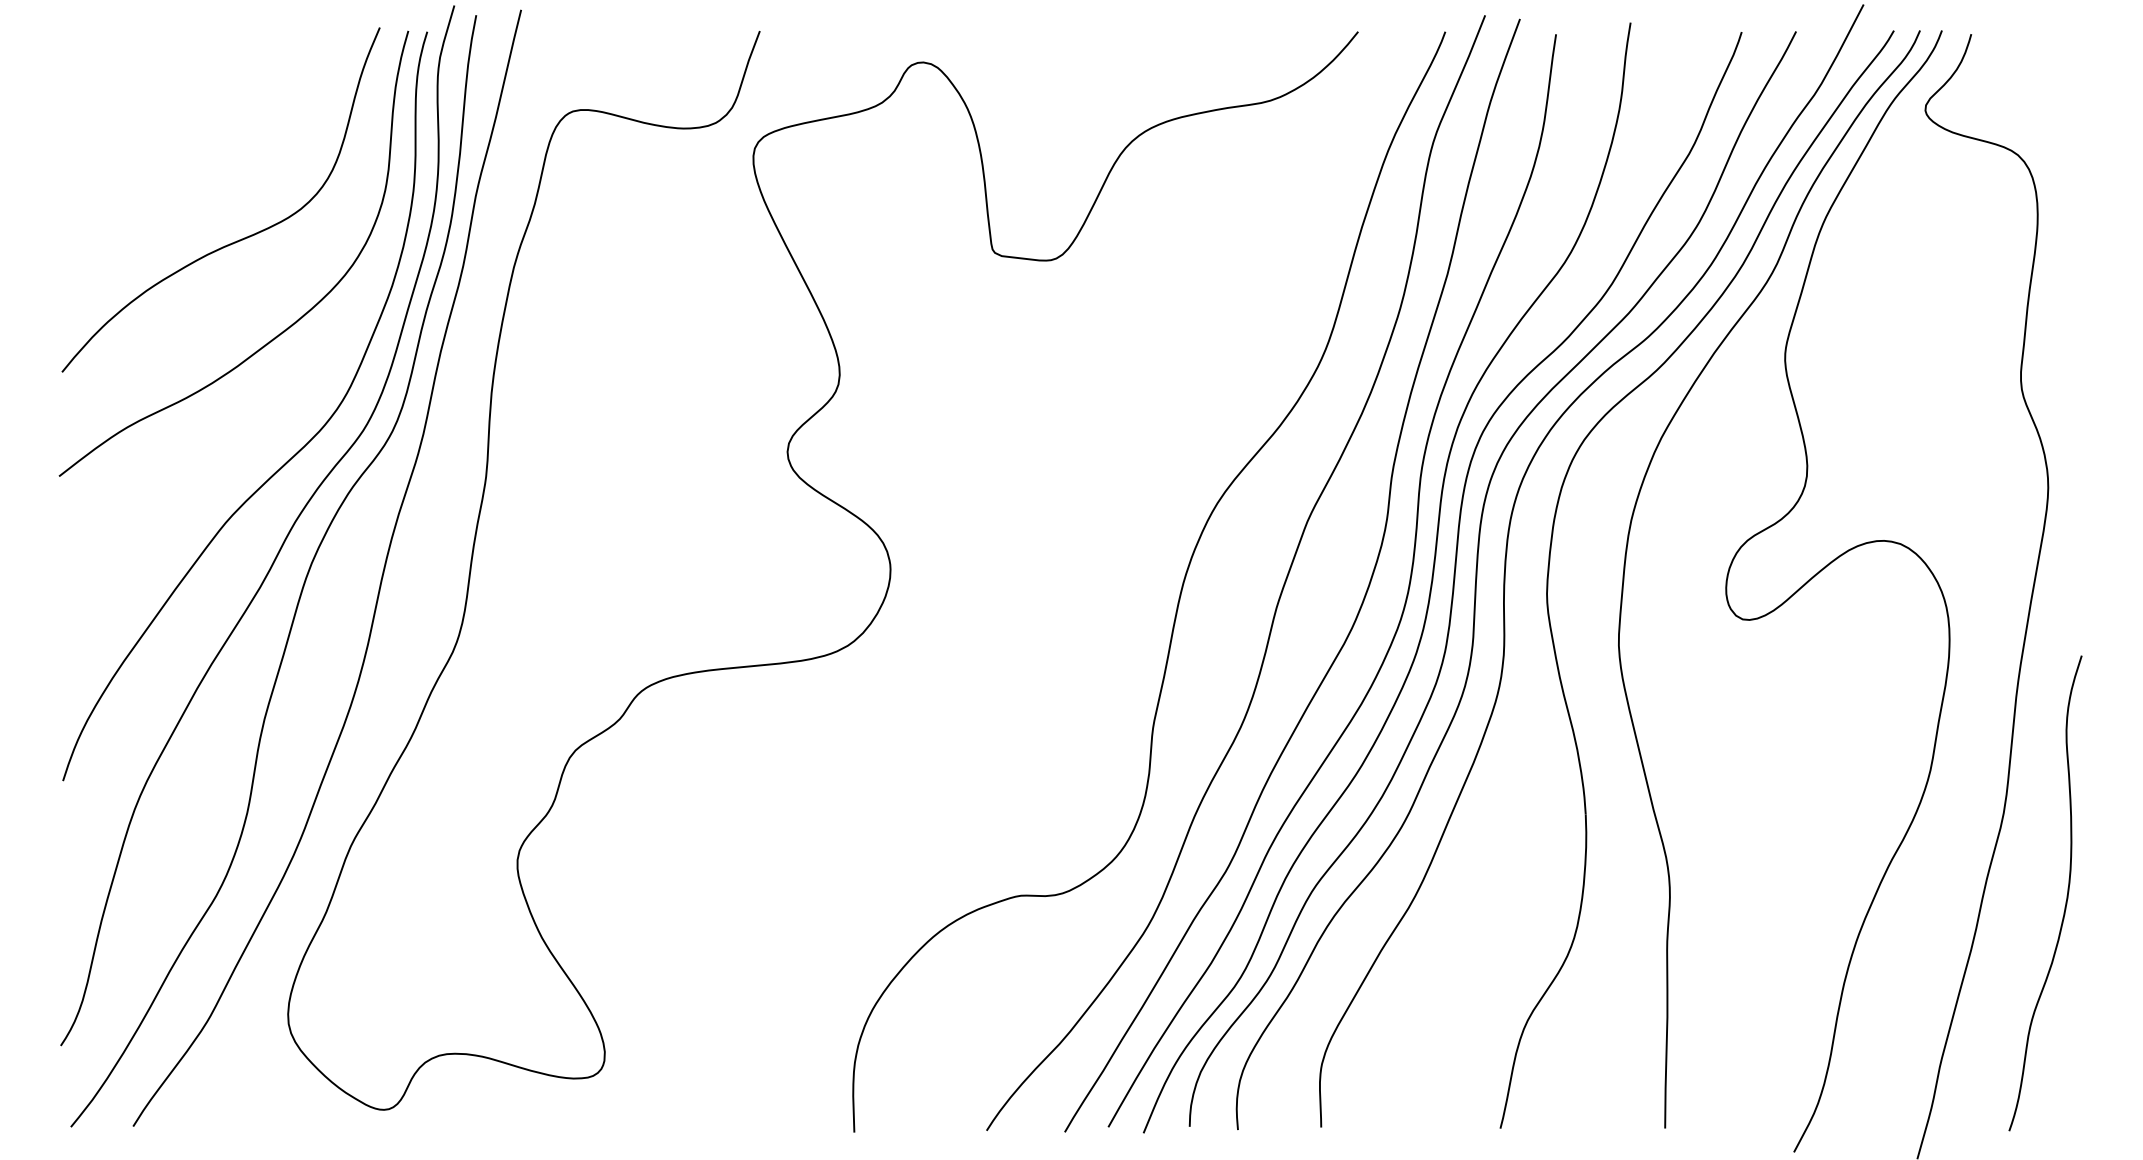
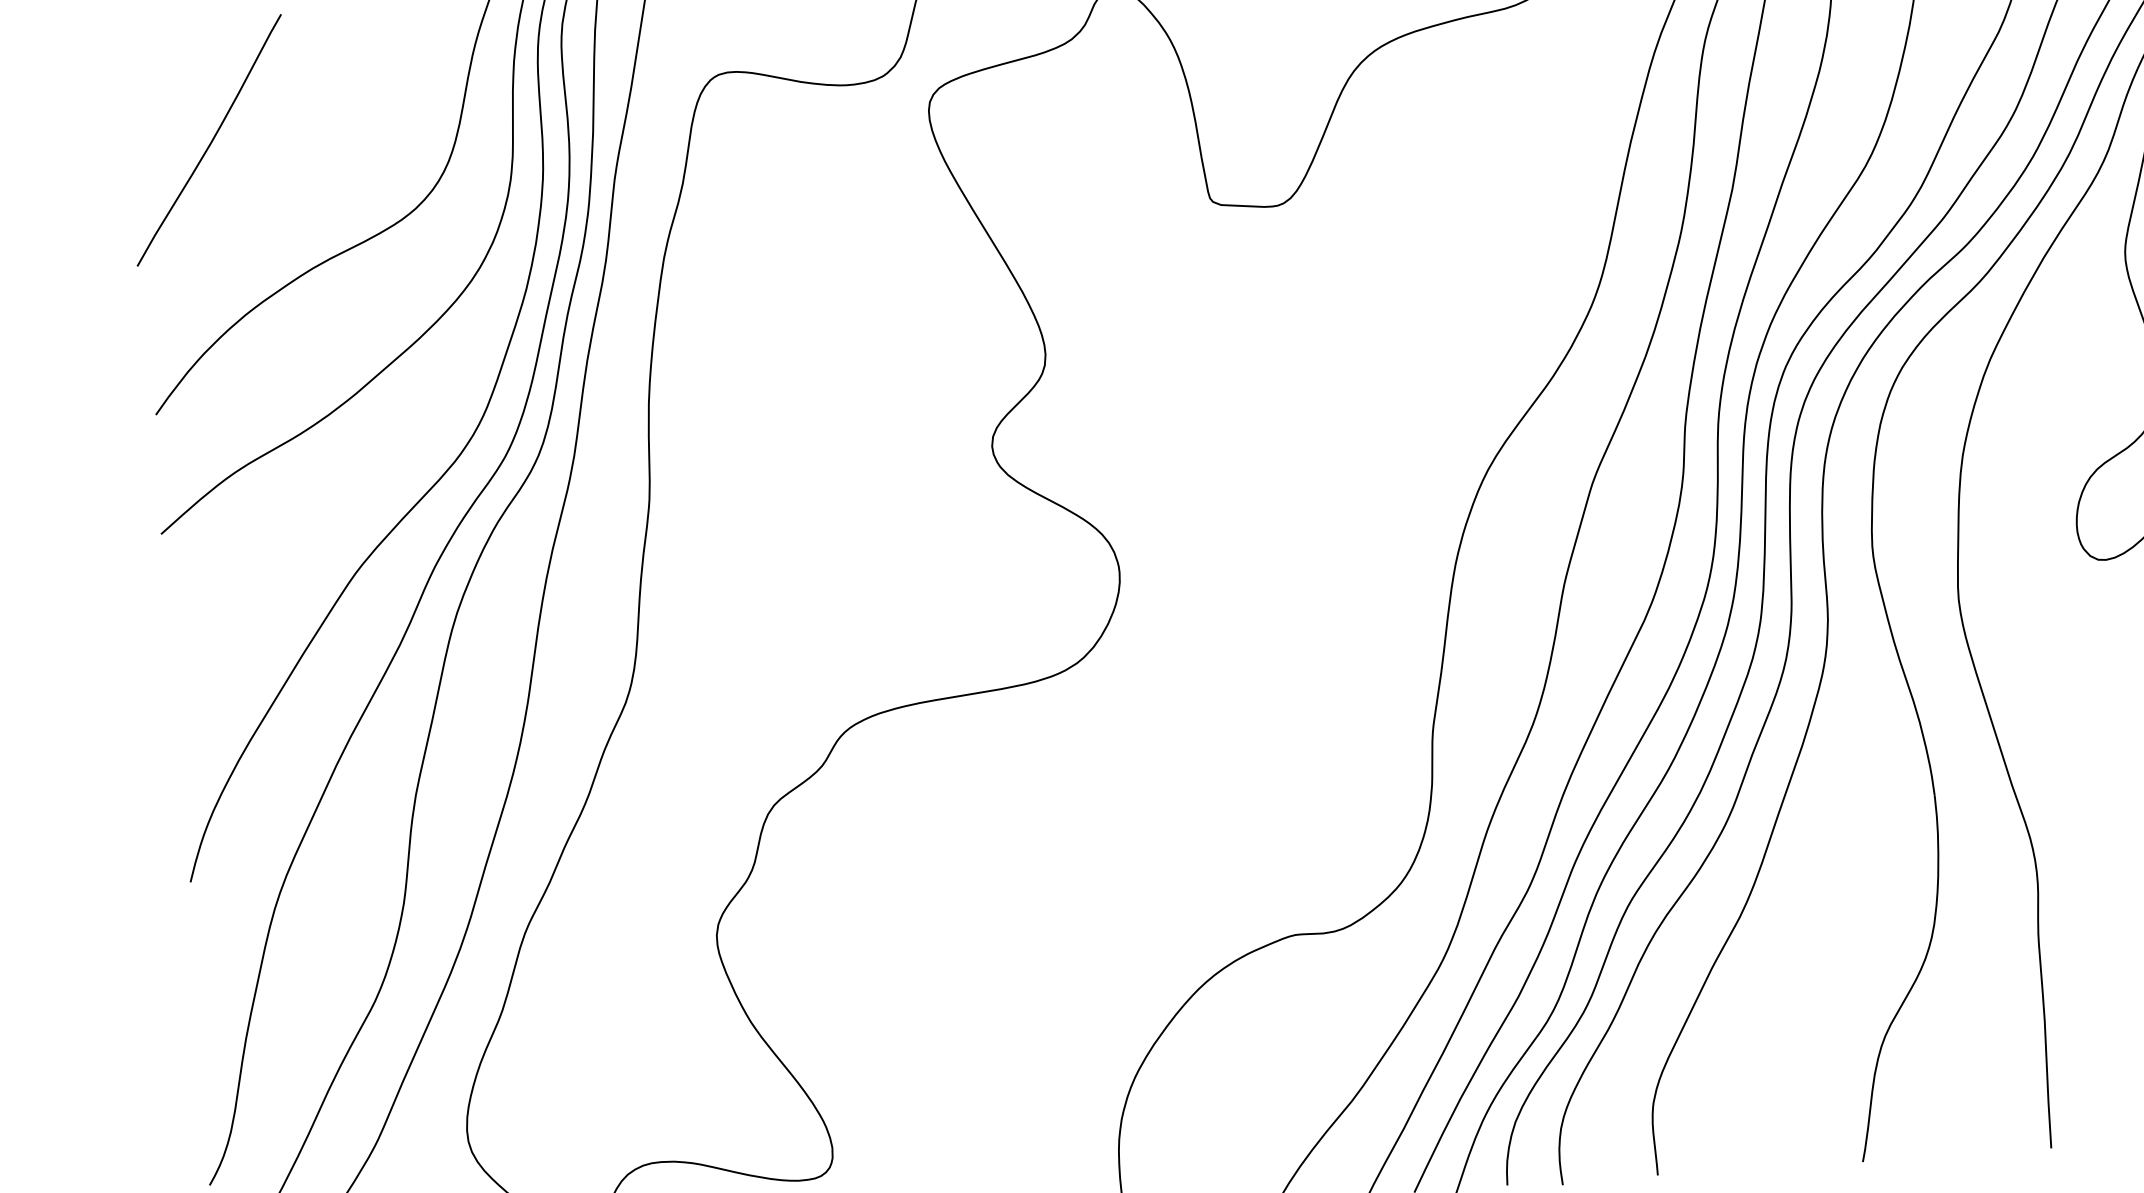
curve: (127, 136) -> (211, 139), added

